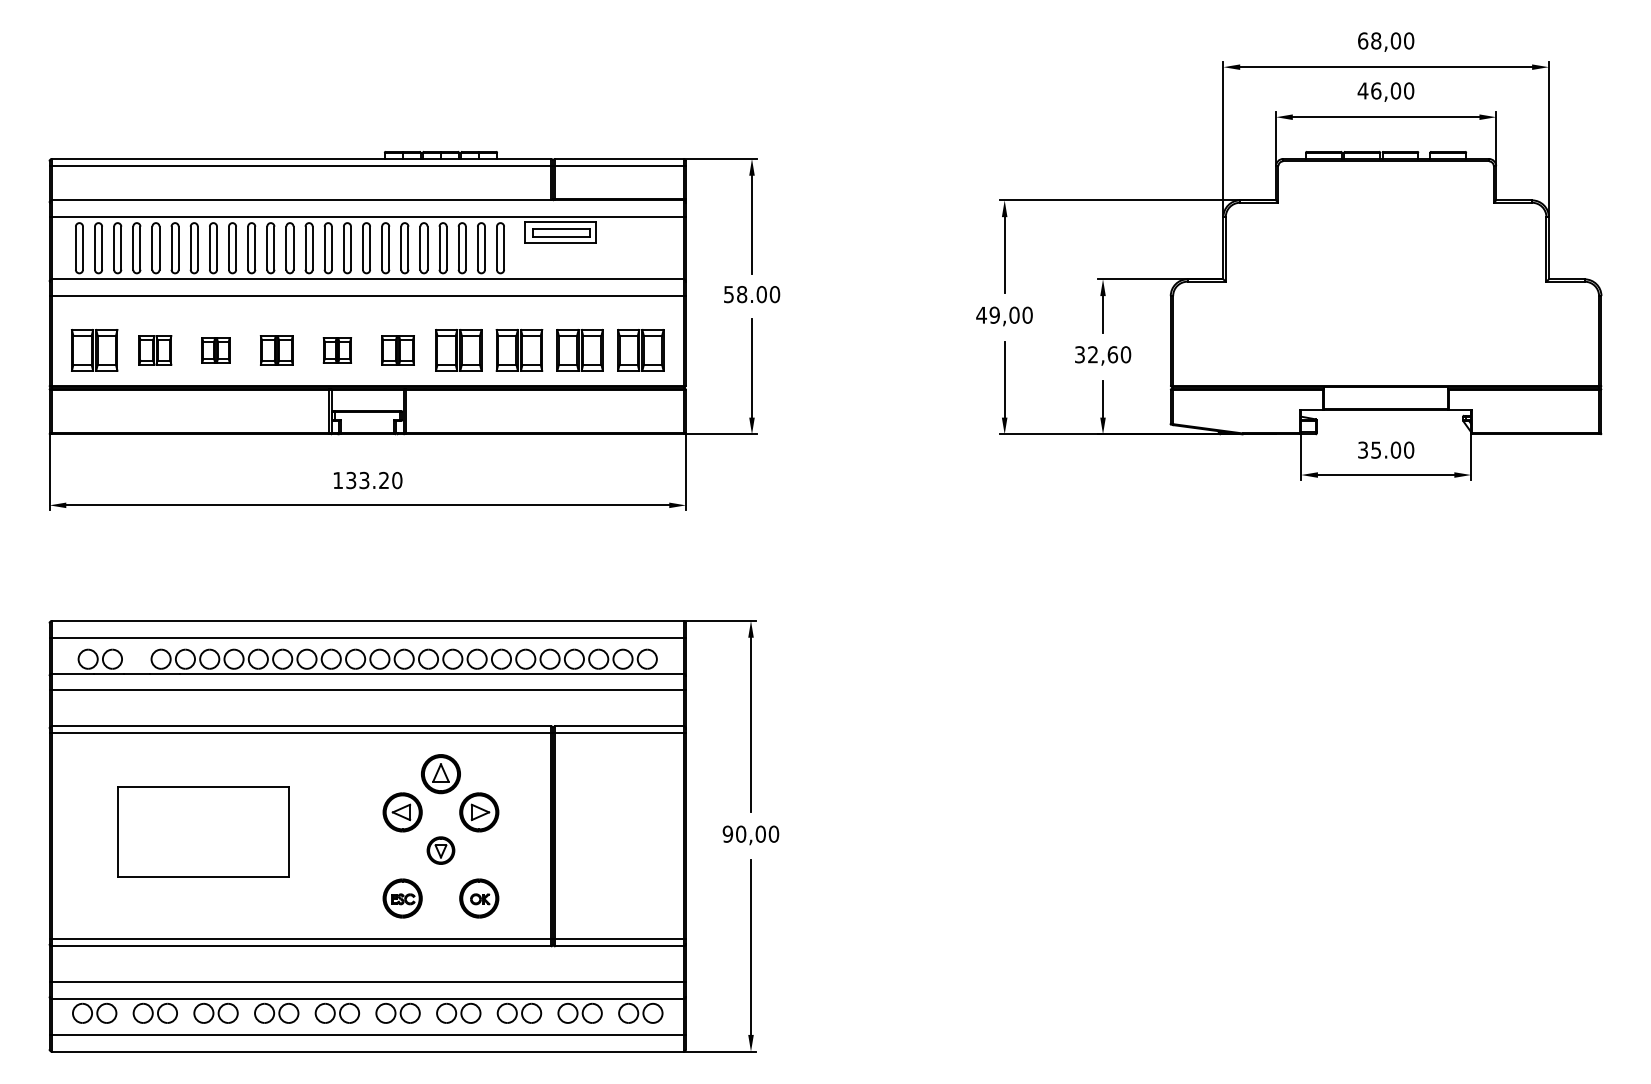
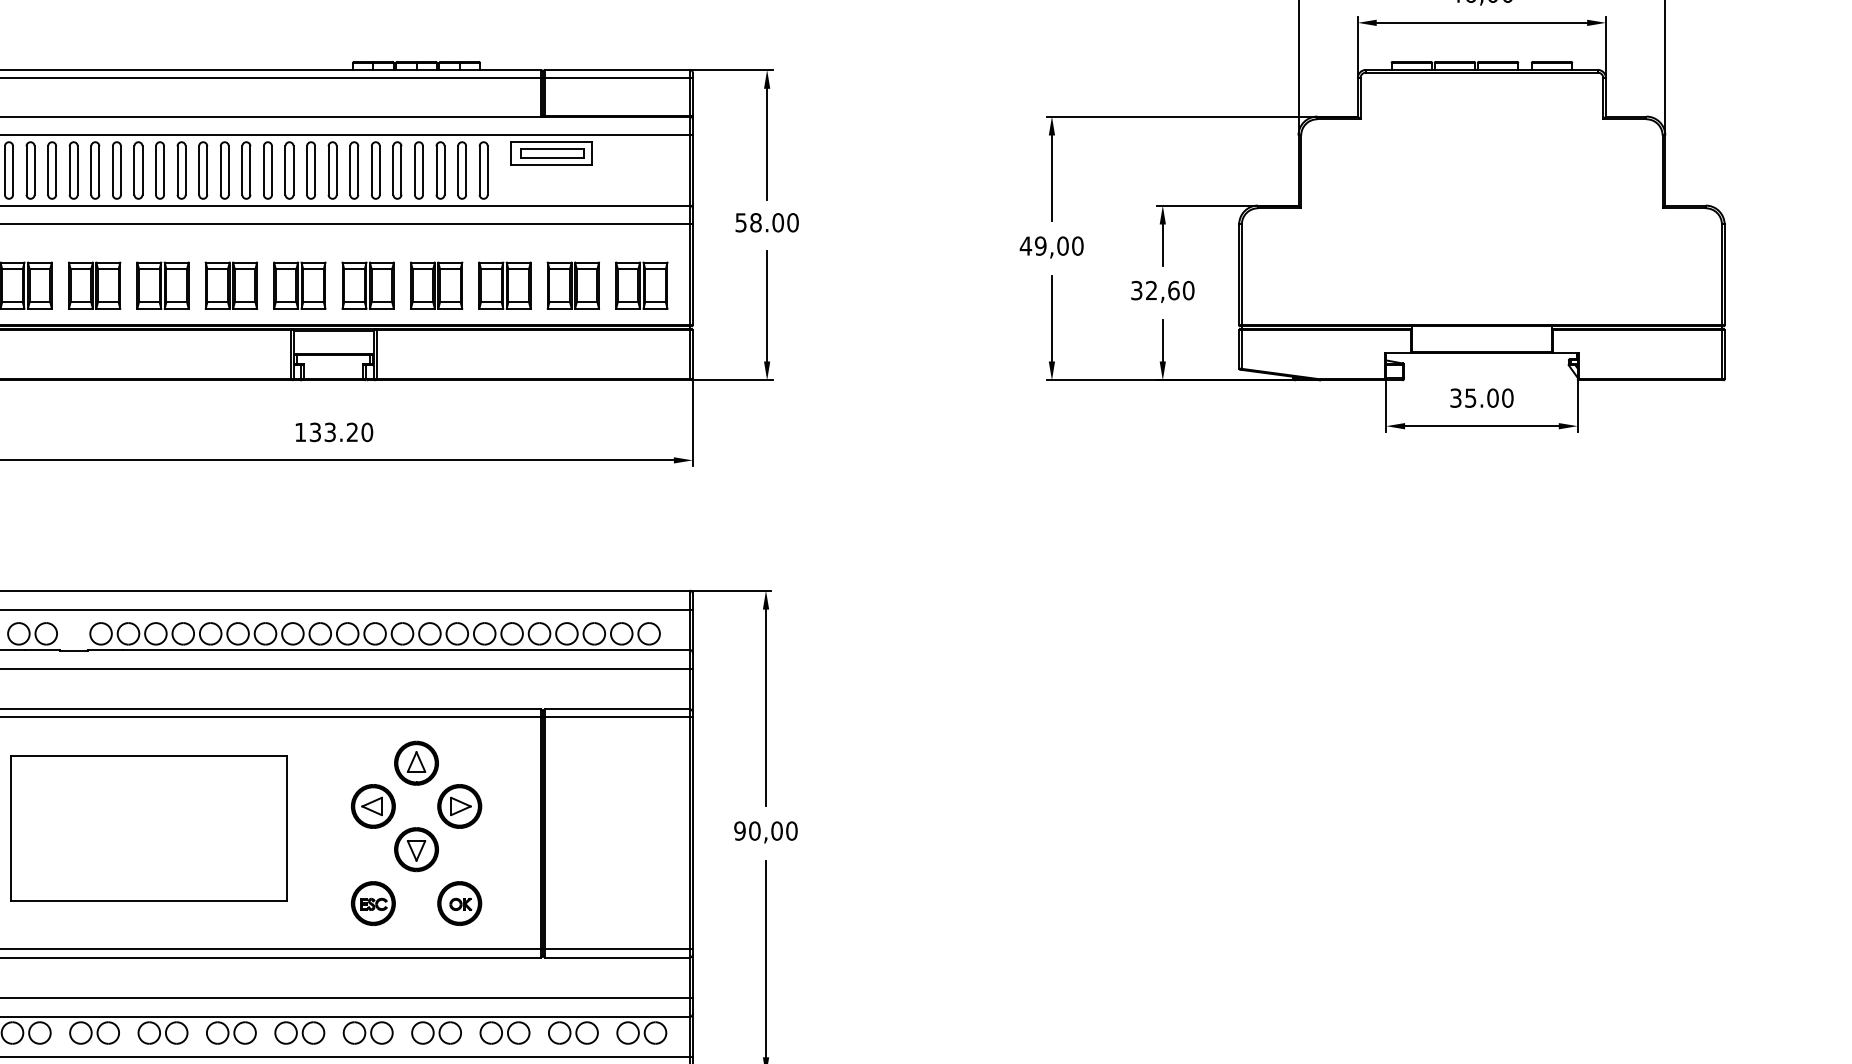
part: (155, 350) -> (94, 285), size x1.43
part: (215, 350) -> (162, 285), size x1.67
part: (276, 350) -> (231, 285), size x1.43
part: (337, 350) -> (299, 285), size x1.67
part: (397, 350) -> (367, 285), size x1.43
part: (203, 831) -> (148, 828), size x1.43
part: (440, 850) -> (416, 849), size x1.43

